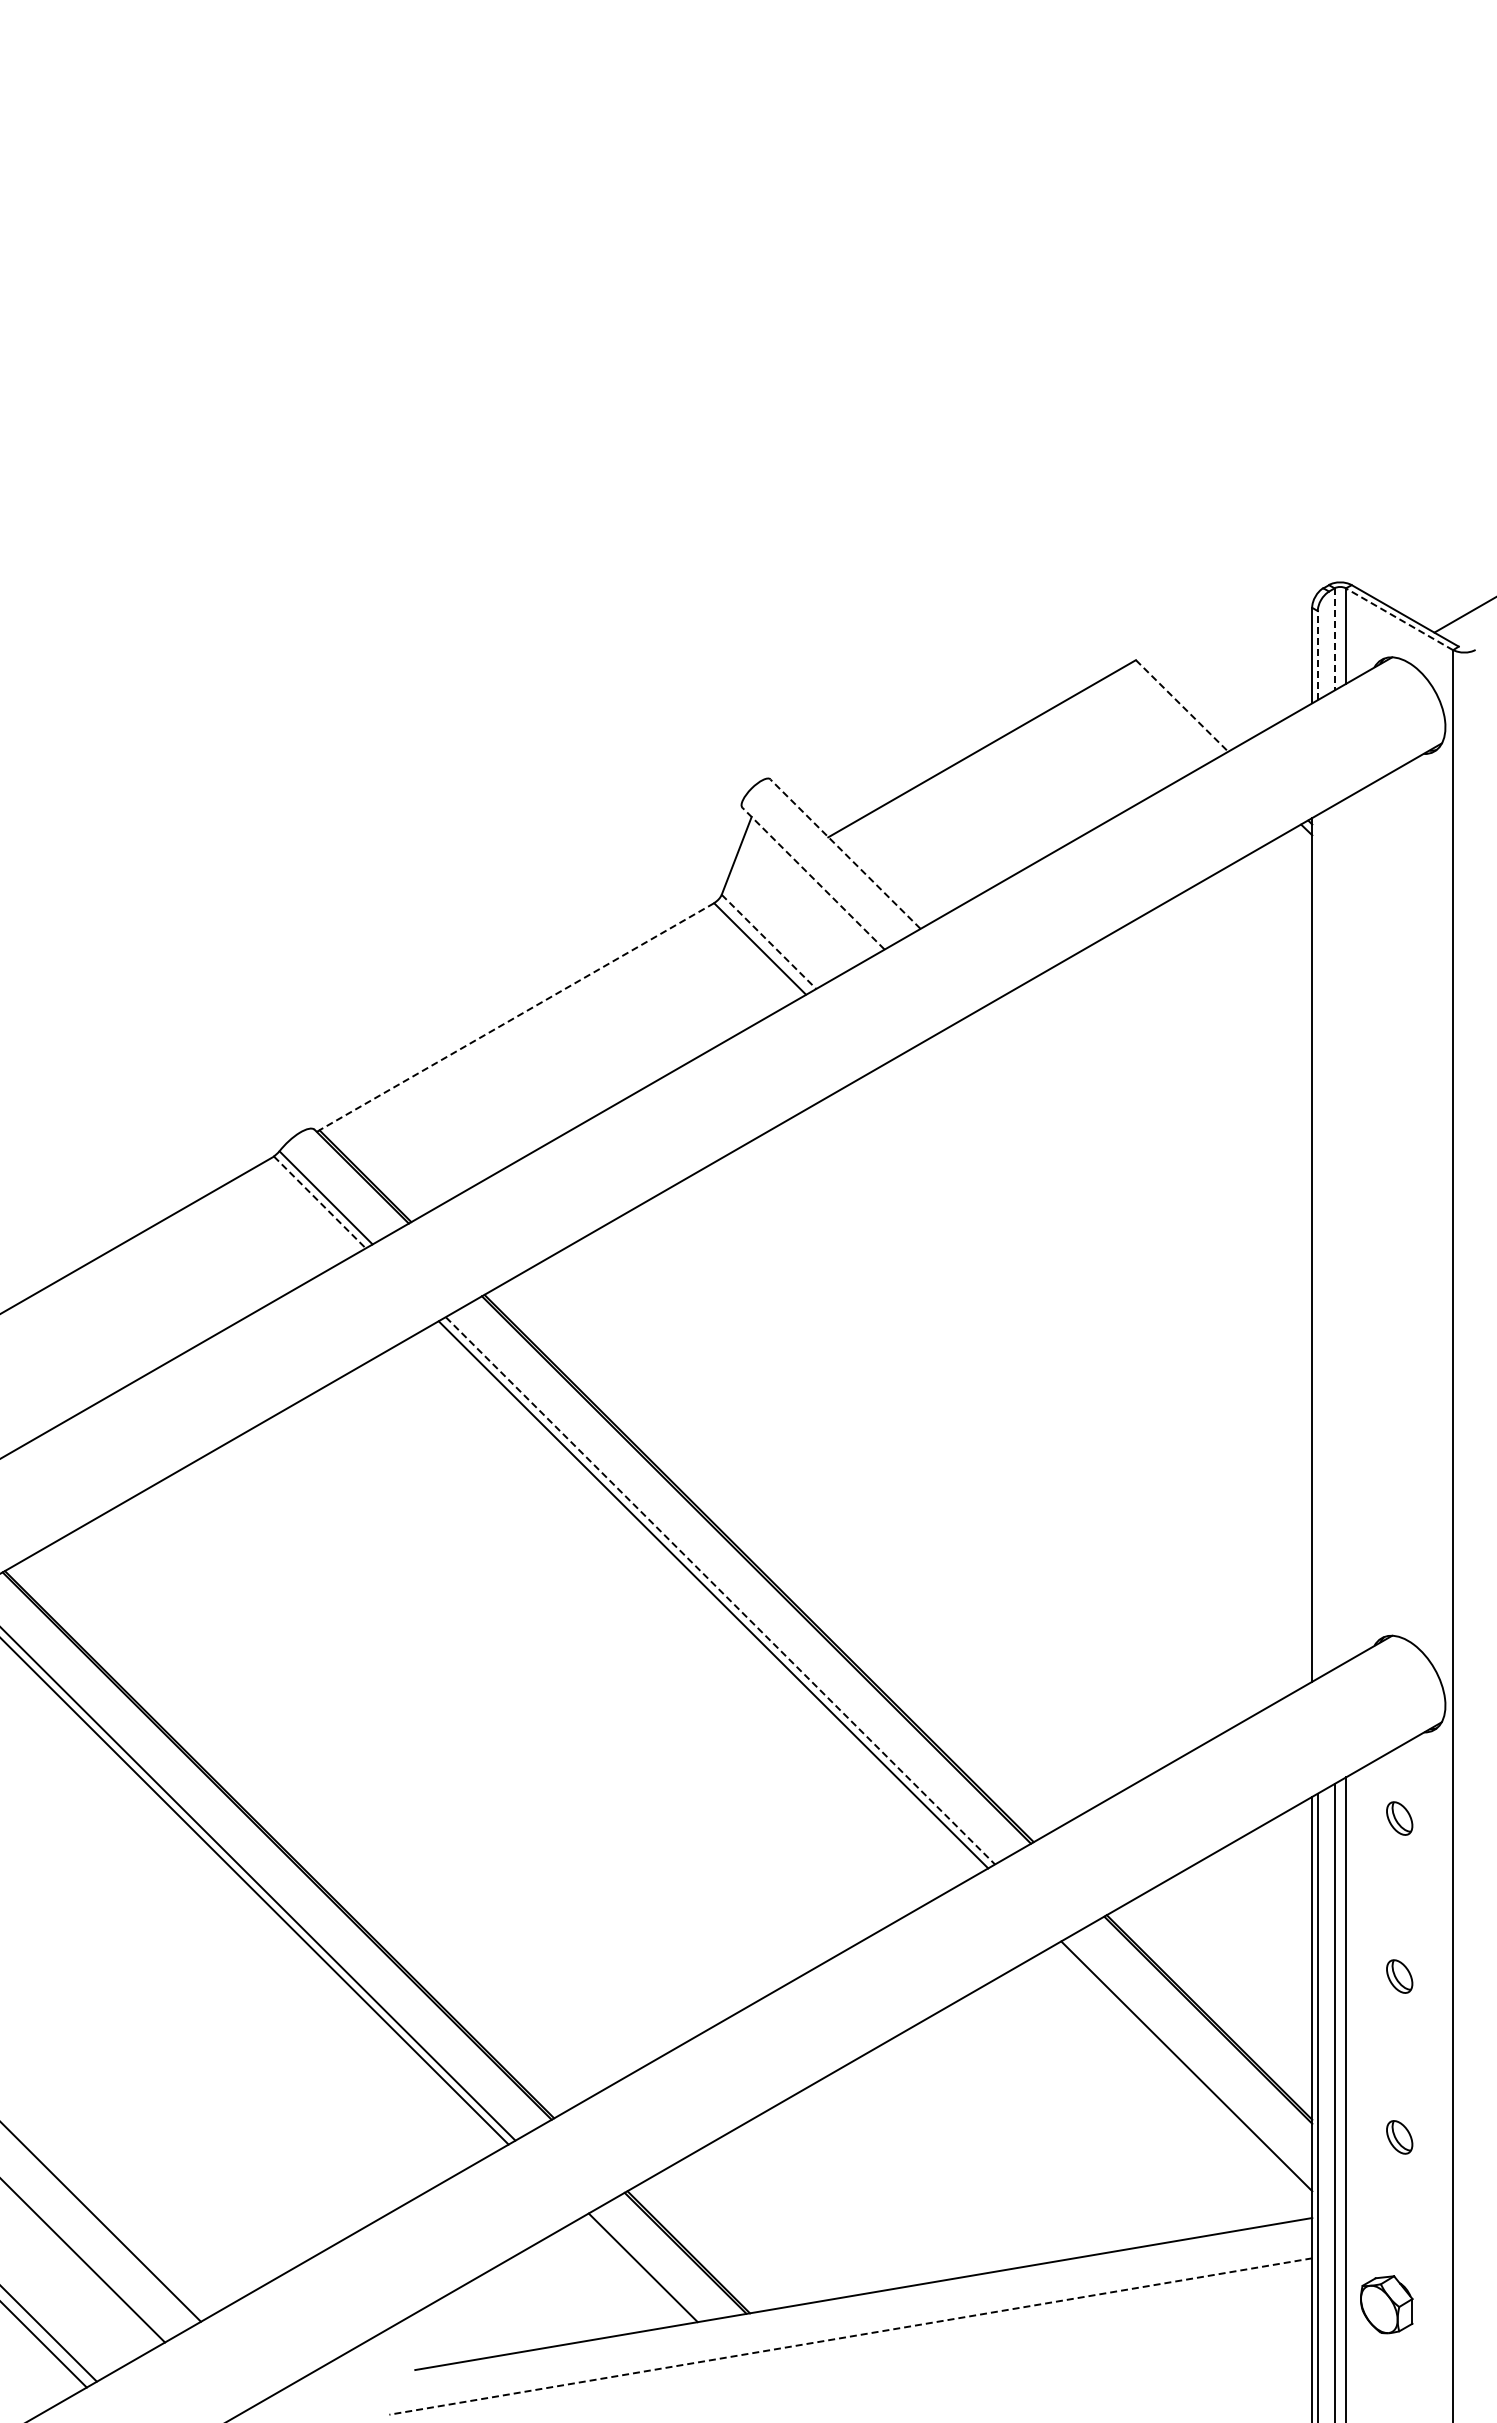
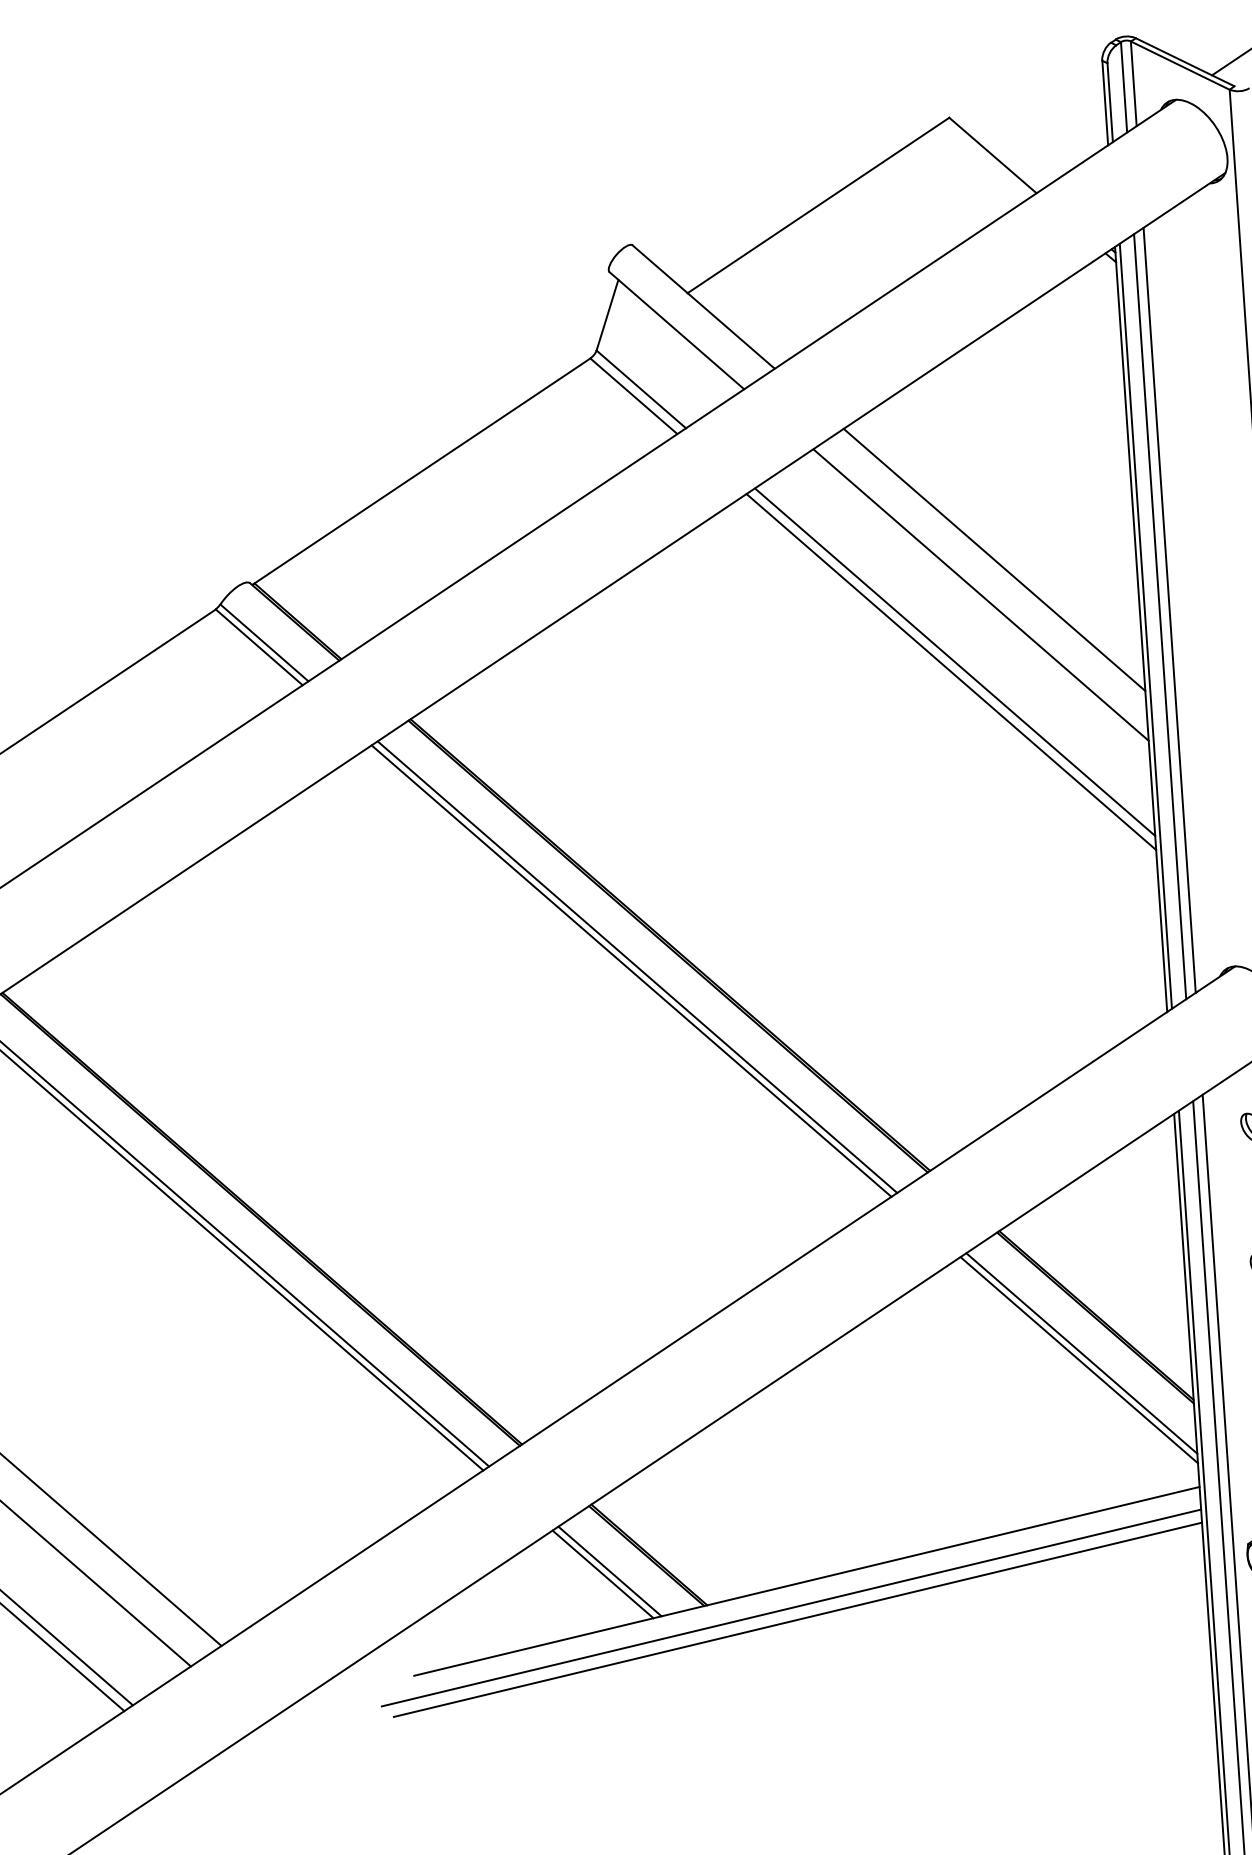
line: (1399, 619) -> (1180, 65), dashed -> solid
line: (1334, 639) -> (1123, 87), dashed -> solid
line: (1317, 655) -> (1109, 102), dashed -> solid
line: (1182, 705) -> (993, 155), dashed -> solid
line: (845, 854) -> (703, 307), dashed -> solid
line: (813, 878) -> (676, 330), dashed -> solid
line: (769, 941) -> (641, 389), dashed -> solid
line: (516, 1016) -> (422, 470), dashed -> solid
line: (1152, 1160) -> (994, 559), added
line: (1134, 1198) -> (980, 594), added
line: (319, 1202) -> (258, 647), dashed -> solid
line: (1345, 1230) -> (1169, 610), added
line: (1334, 1236) -> (1159, 616), added
line: (1317, 1246) -> (1145, 626), added
line: (1100, 1272) -> (954, 662), added
line: (1095, 1282) -> (951, 671), added
line: (720, 1590) -> (637, 966), dashed -> solid
line: (1190, 2058) -> (1082, 1353), added
line: (635, 2270) -> (603, 1574), added
line: (844, 2322) -> (791, 1607), added
line: (850, 2336) -> (797, 1619), dashed -> solid

